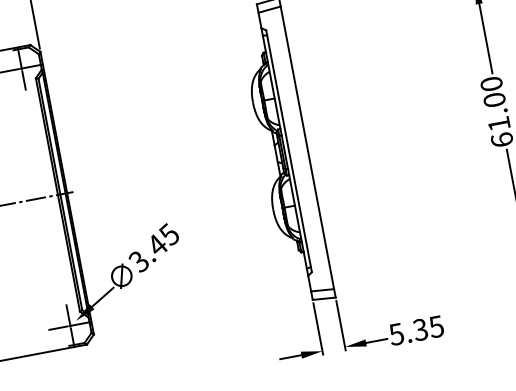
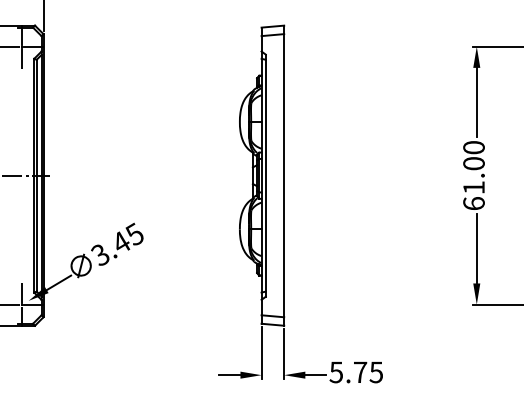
text: (420, 329) -> (360, 372), 5.35 -> 5.75

